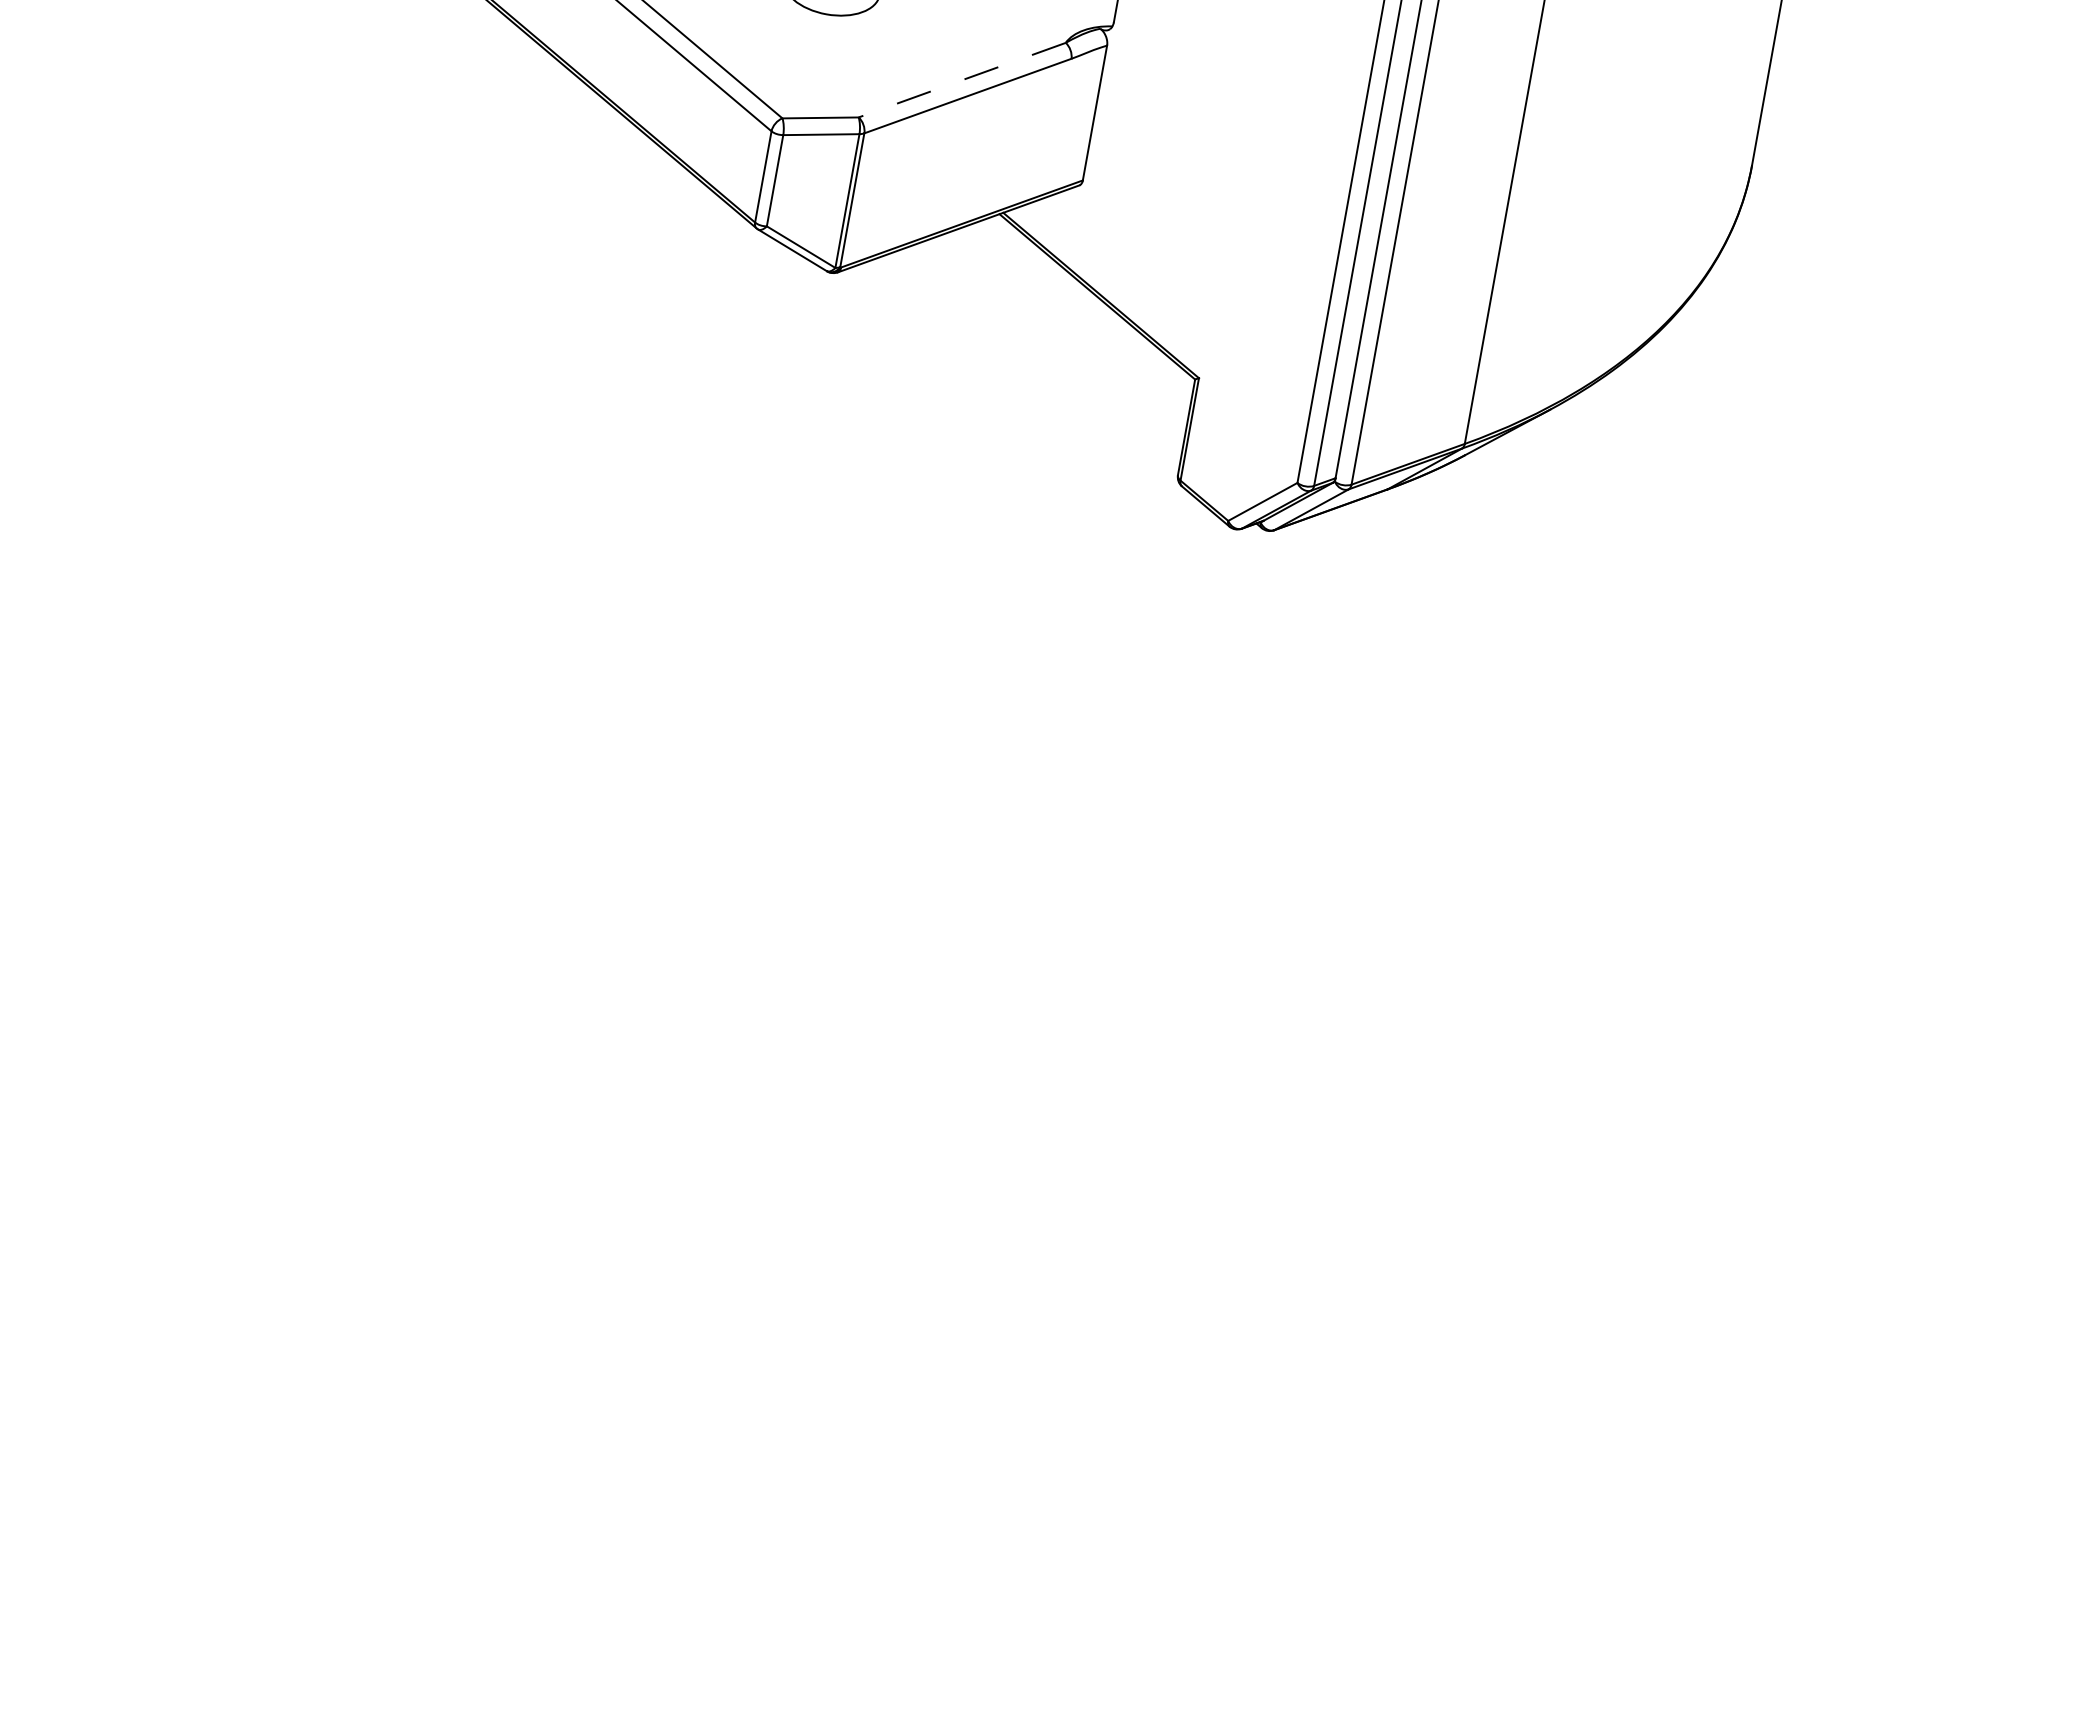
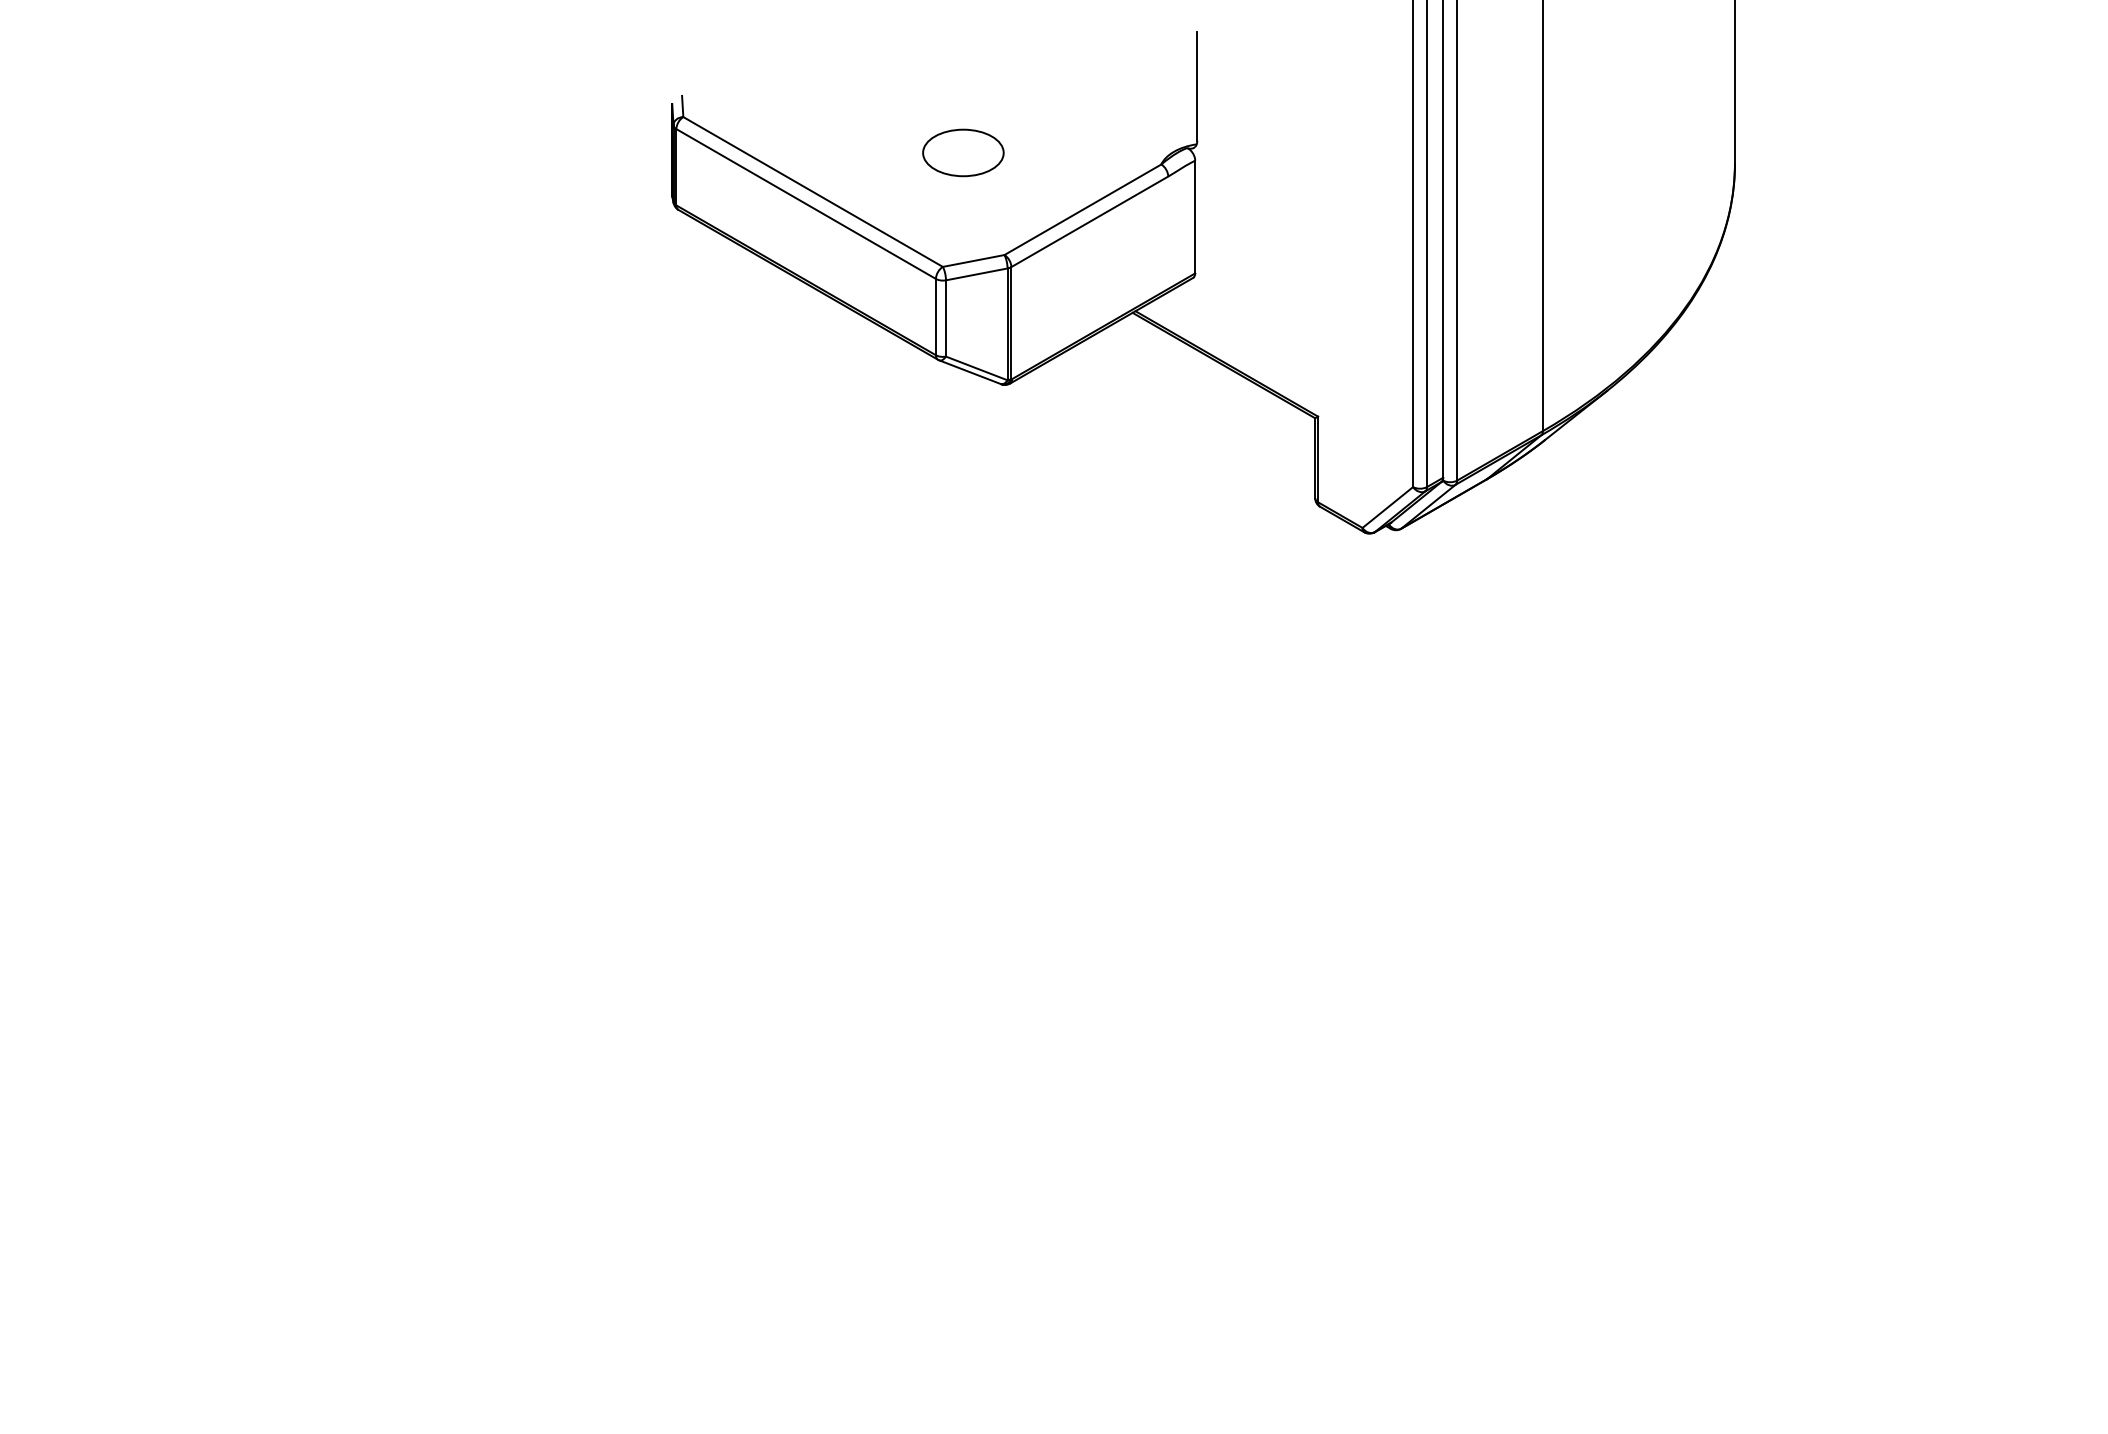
line: (961, 79) -> (1082, 209), dashed -> solid

